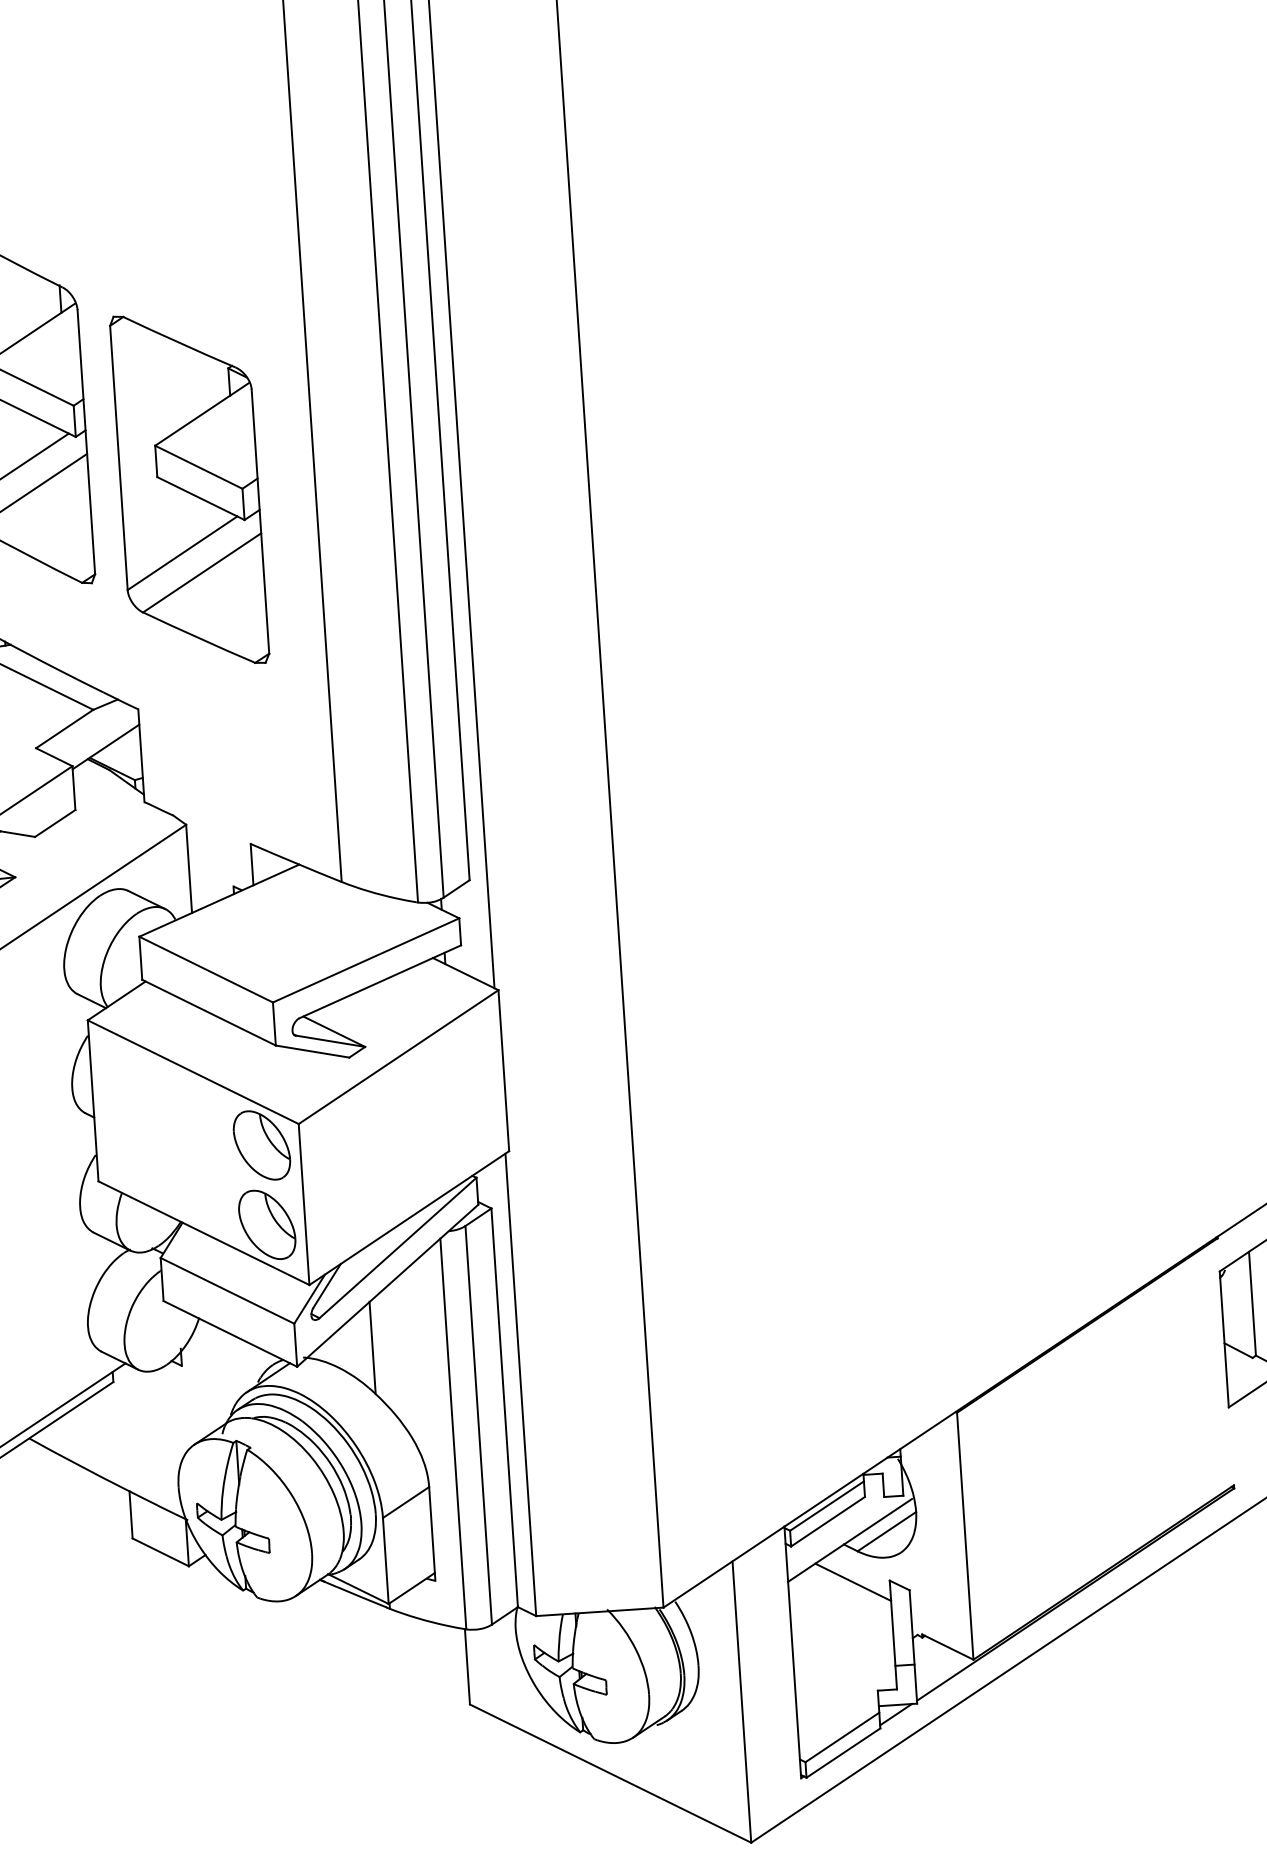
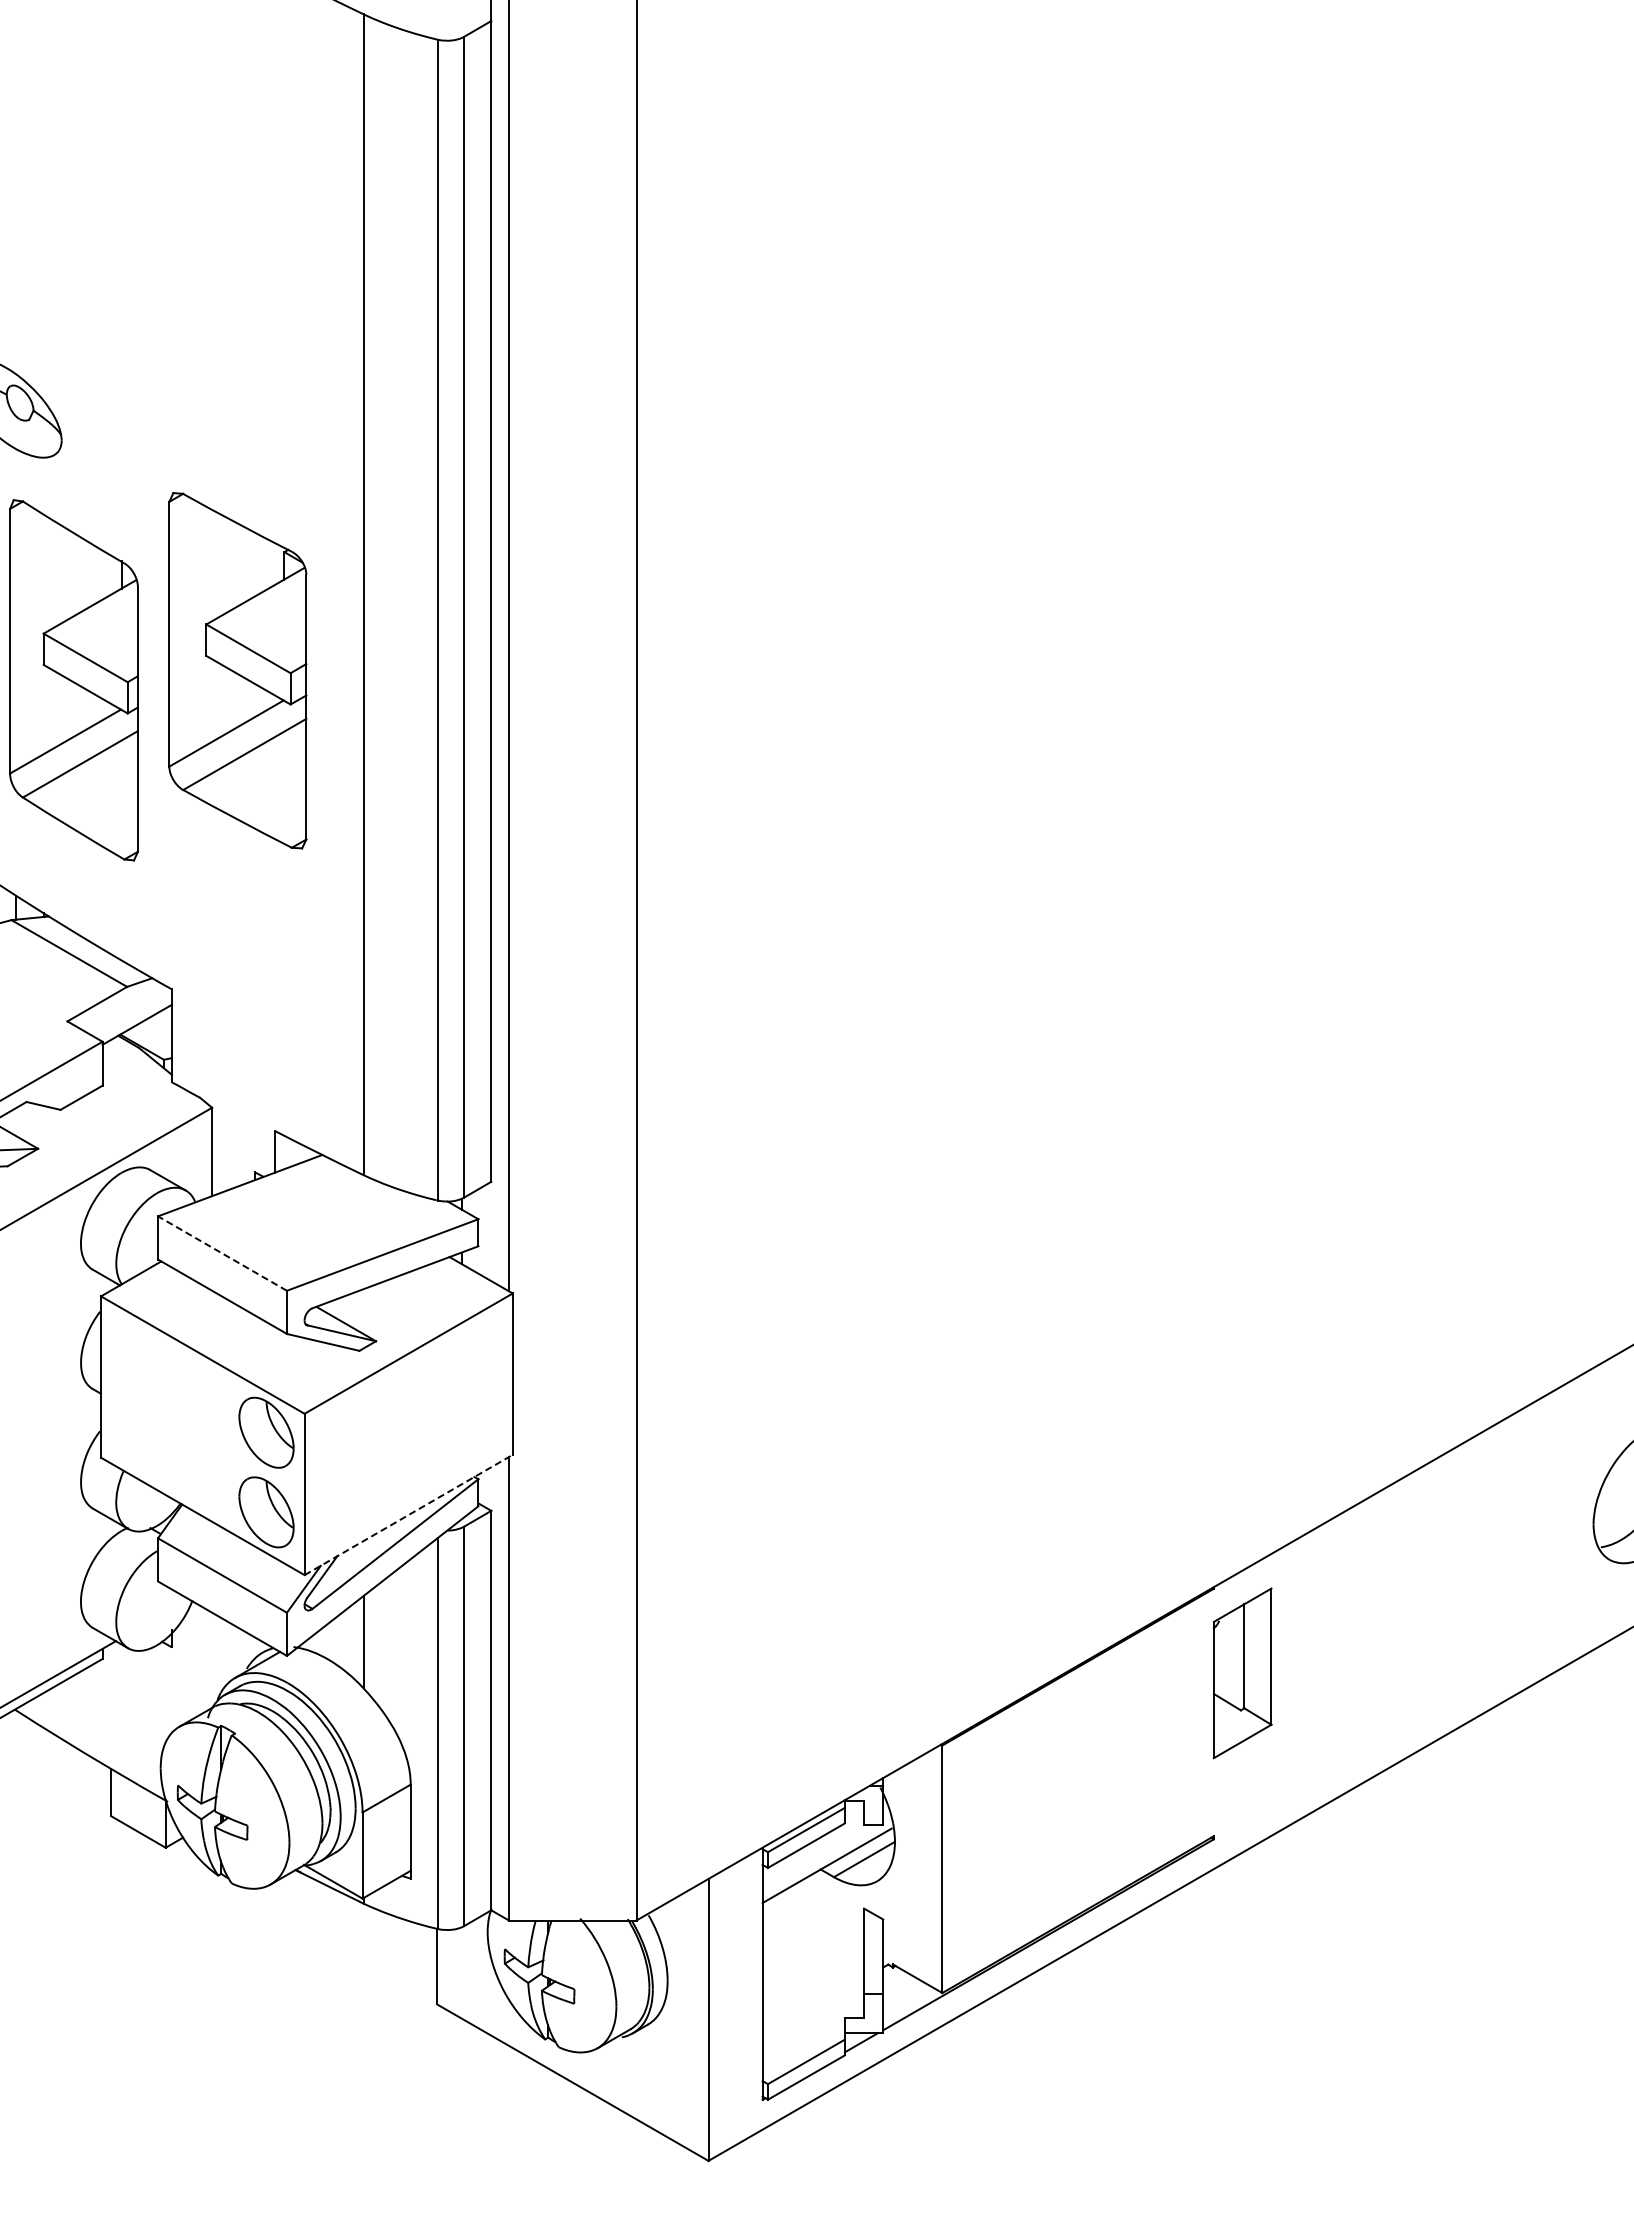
part: (189, 489) -> (237, 670), moved
line: (206, 969) -> (222, 1253), solid -> dashed
line: (410, 1217) -> (409, 1514), solid -> dashed
line: (853, 1581) -> (827, 1907), removed

